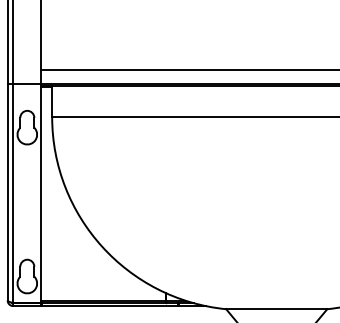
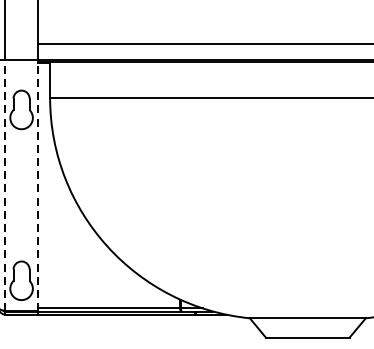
line: (13, 193) -> (5, 185), solid -> dashed
line: (41, 193) -> (37, 185), solid -> dashed

